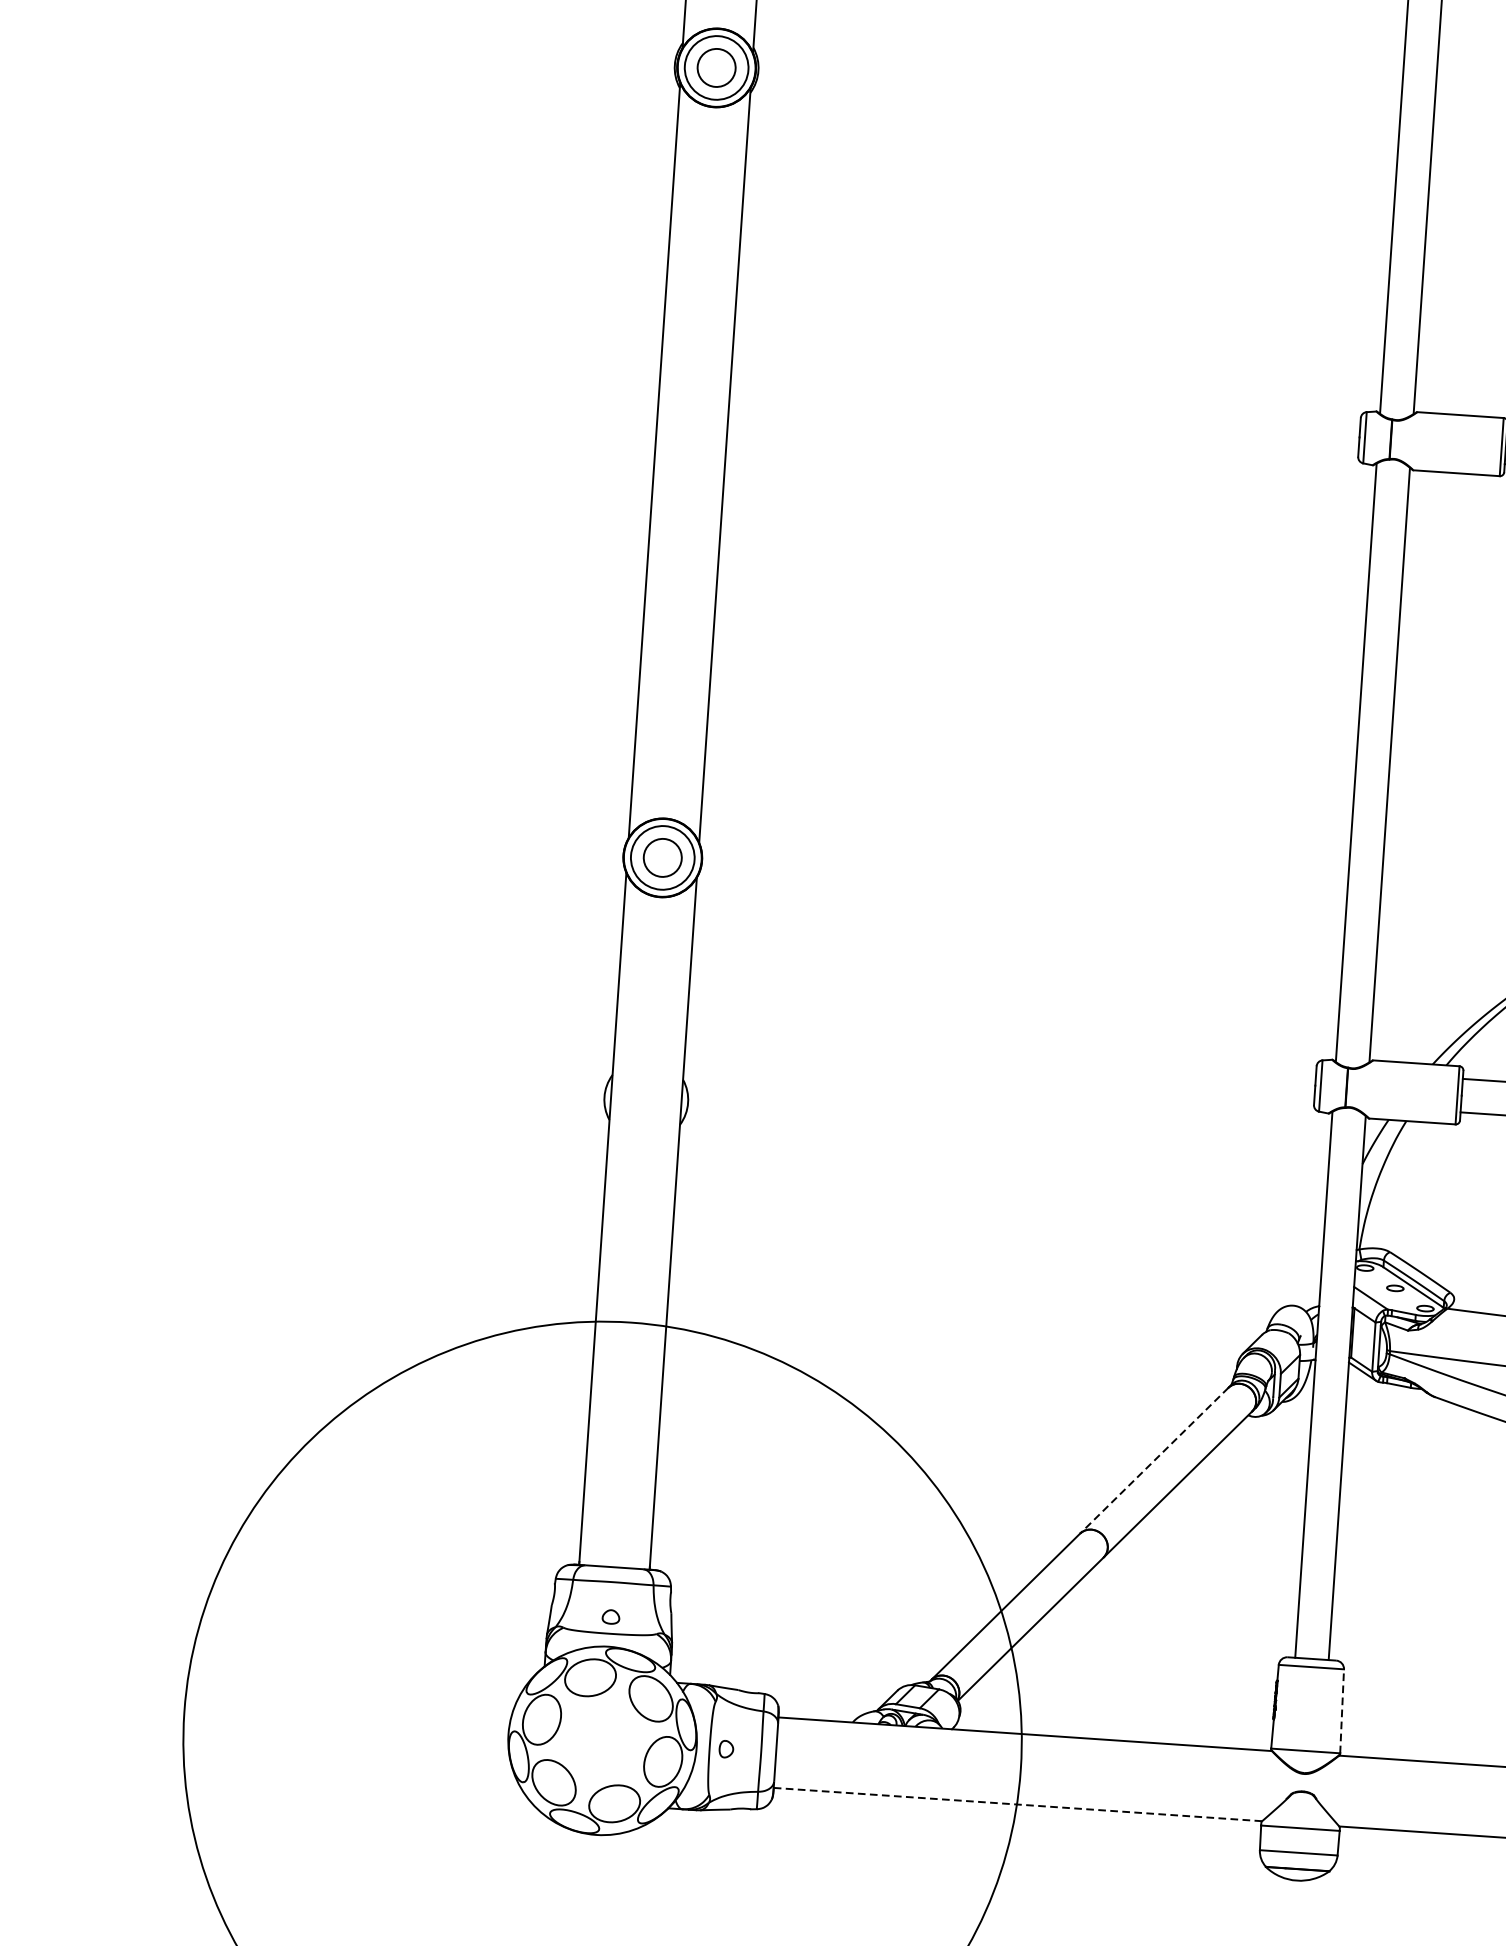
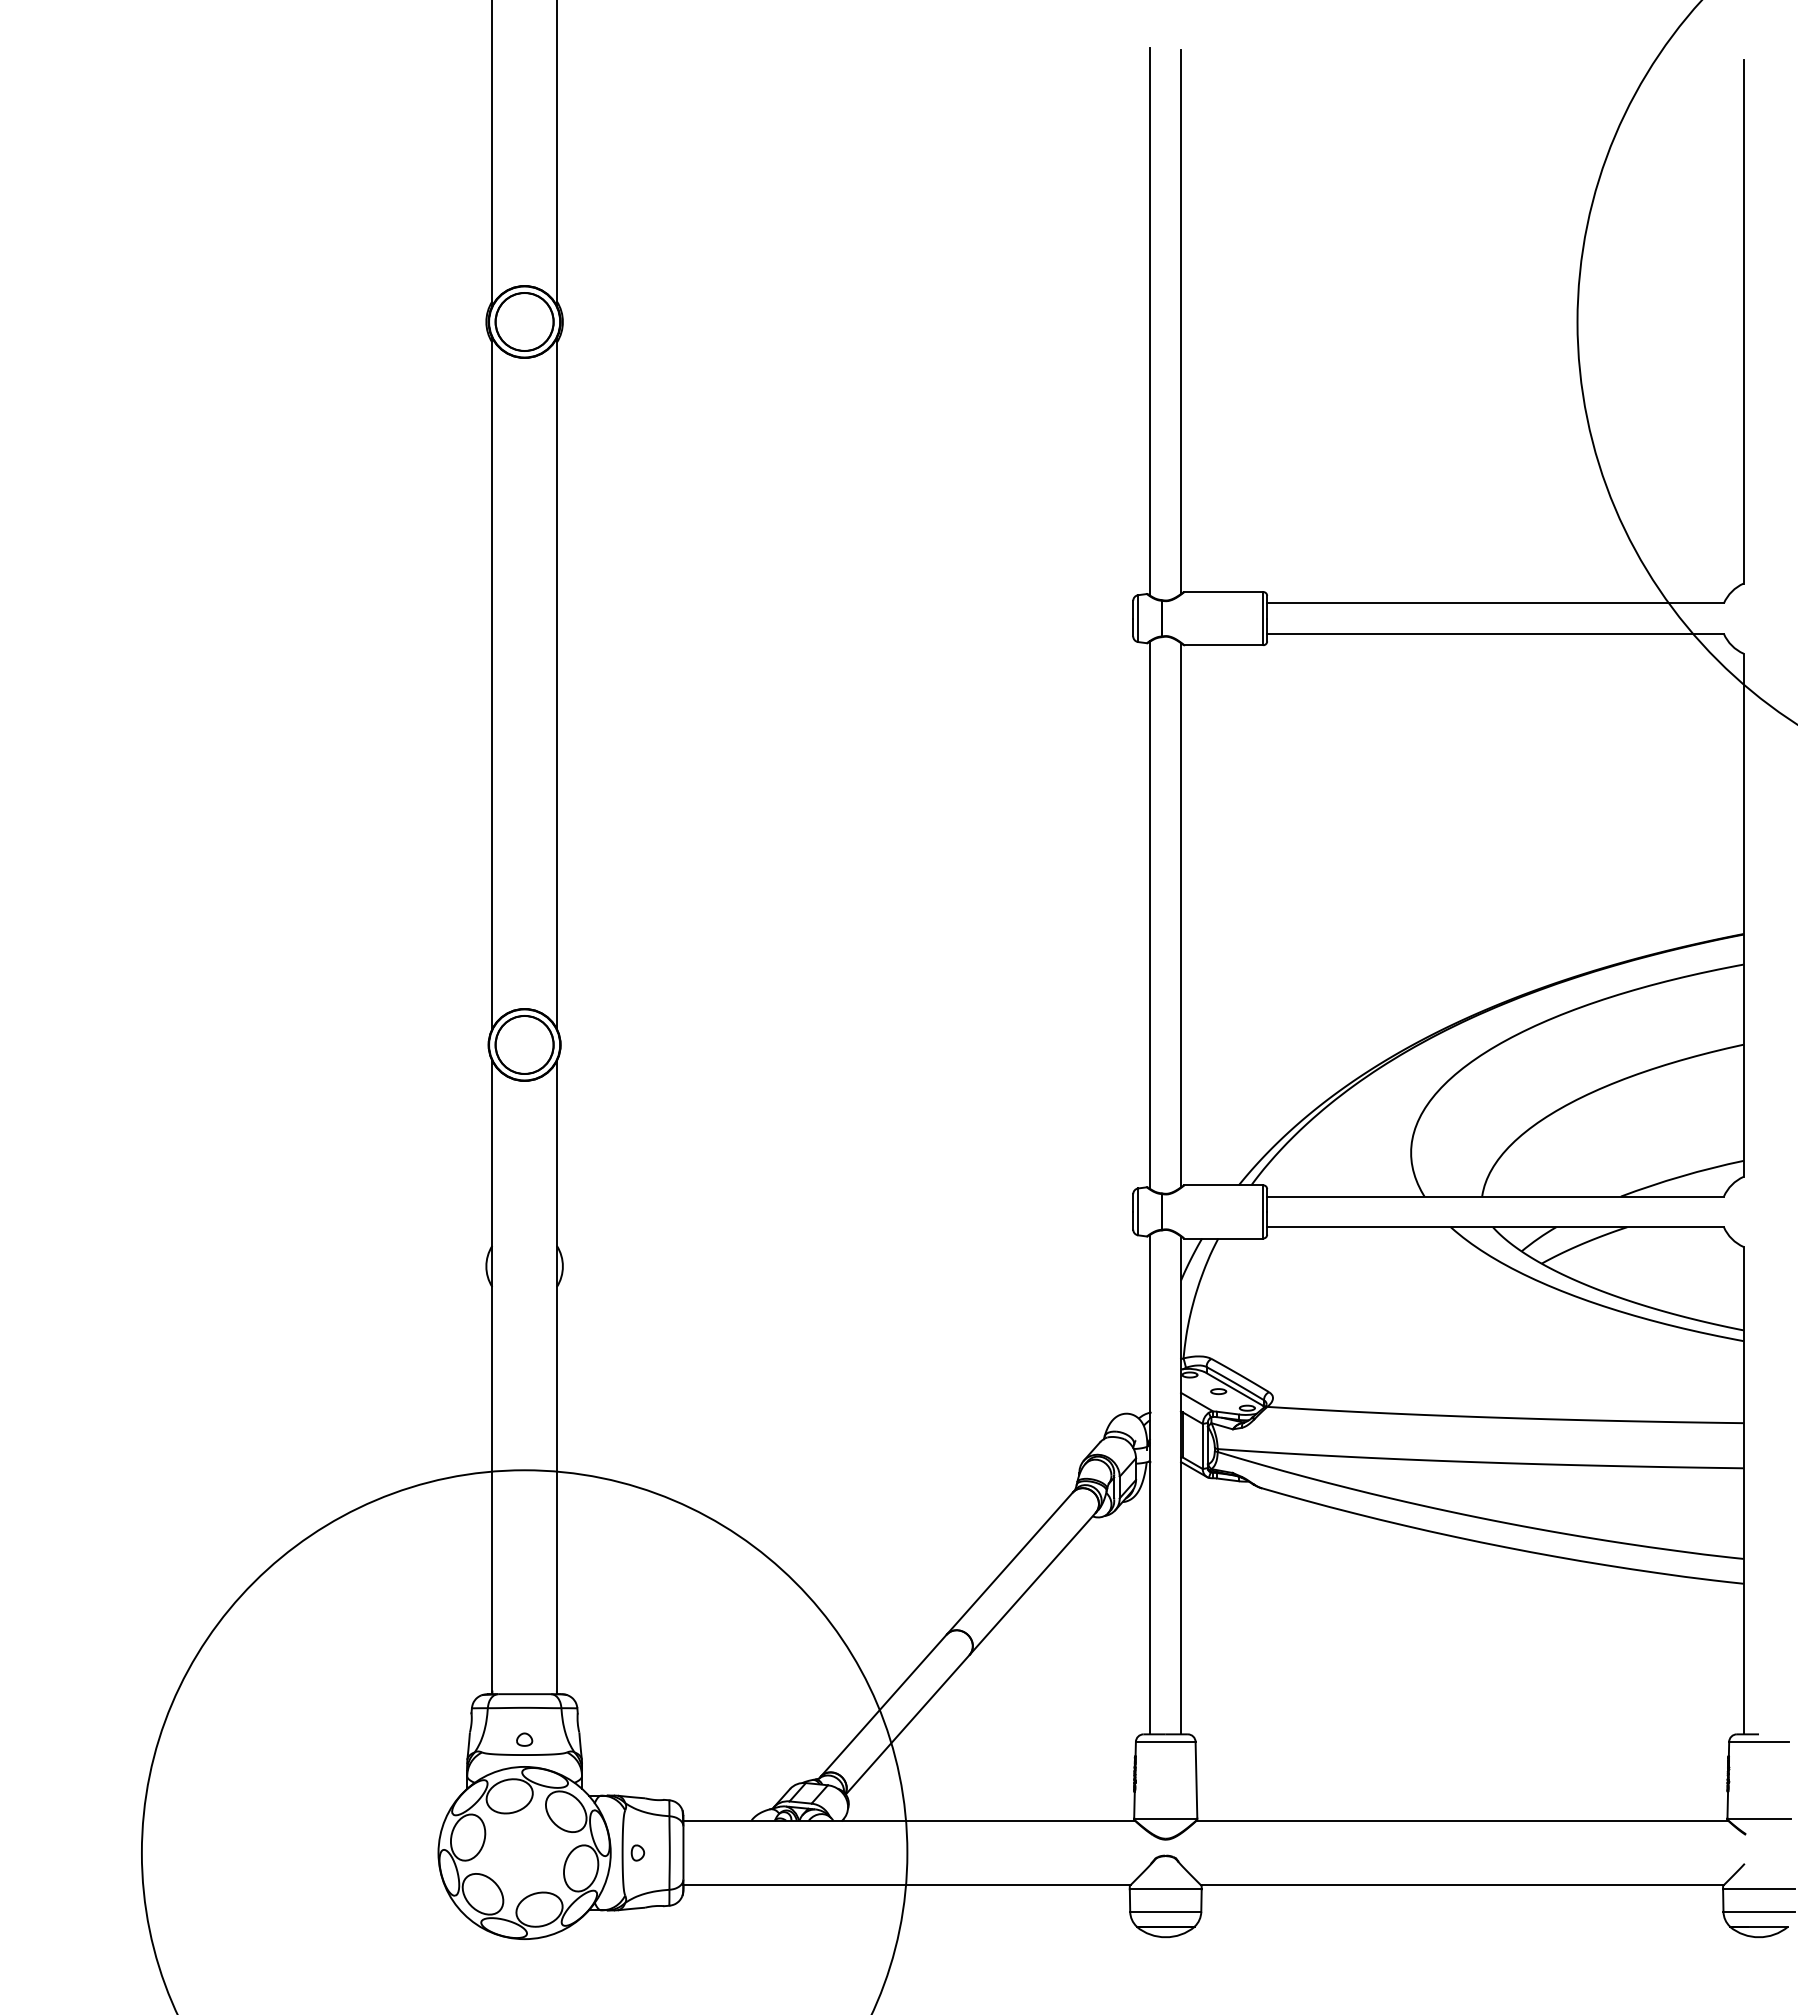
circle: (716, 67) -> (524, 321), size x1.67
circle: (662, 857) -> (524, 1044), size x1.67
line: (1153, 1460) -> (1009, 1563), dashed -> solid
line: (1342, 1710) -> (1196, 1779), dashed -> solid
line: (1017, 1804) -> (906, 1885), dashed -> solid

